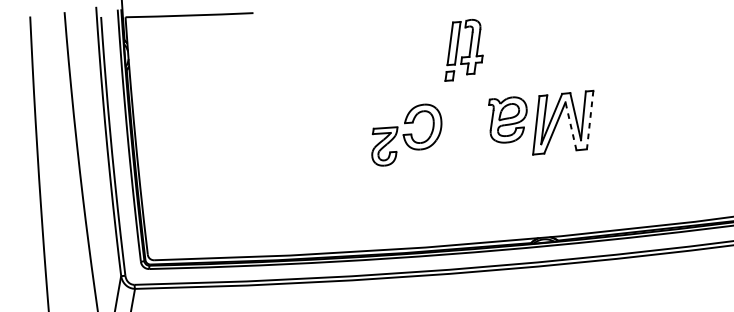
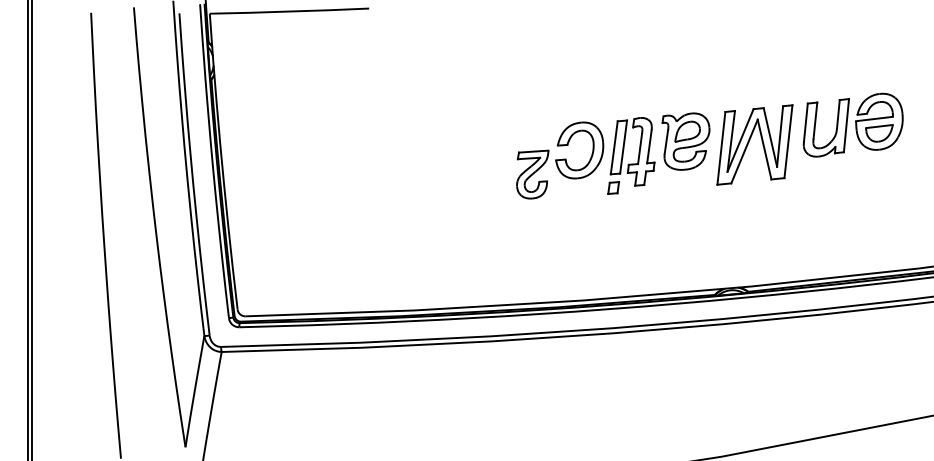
part: (468, 52) -> (637, 158), moved
part: (641, 106) -> (852, 124), added
line: (590, 119) -> (788, 141), dashed -> solid
line: (570, 126) -> (764, 149), dashed -> solid

